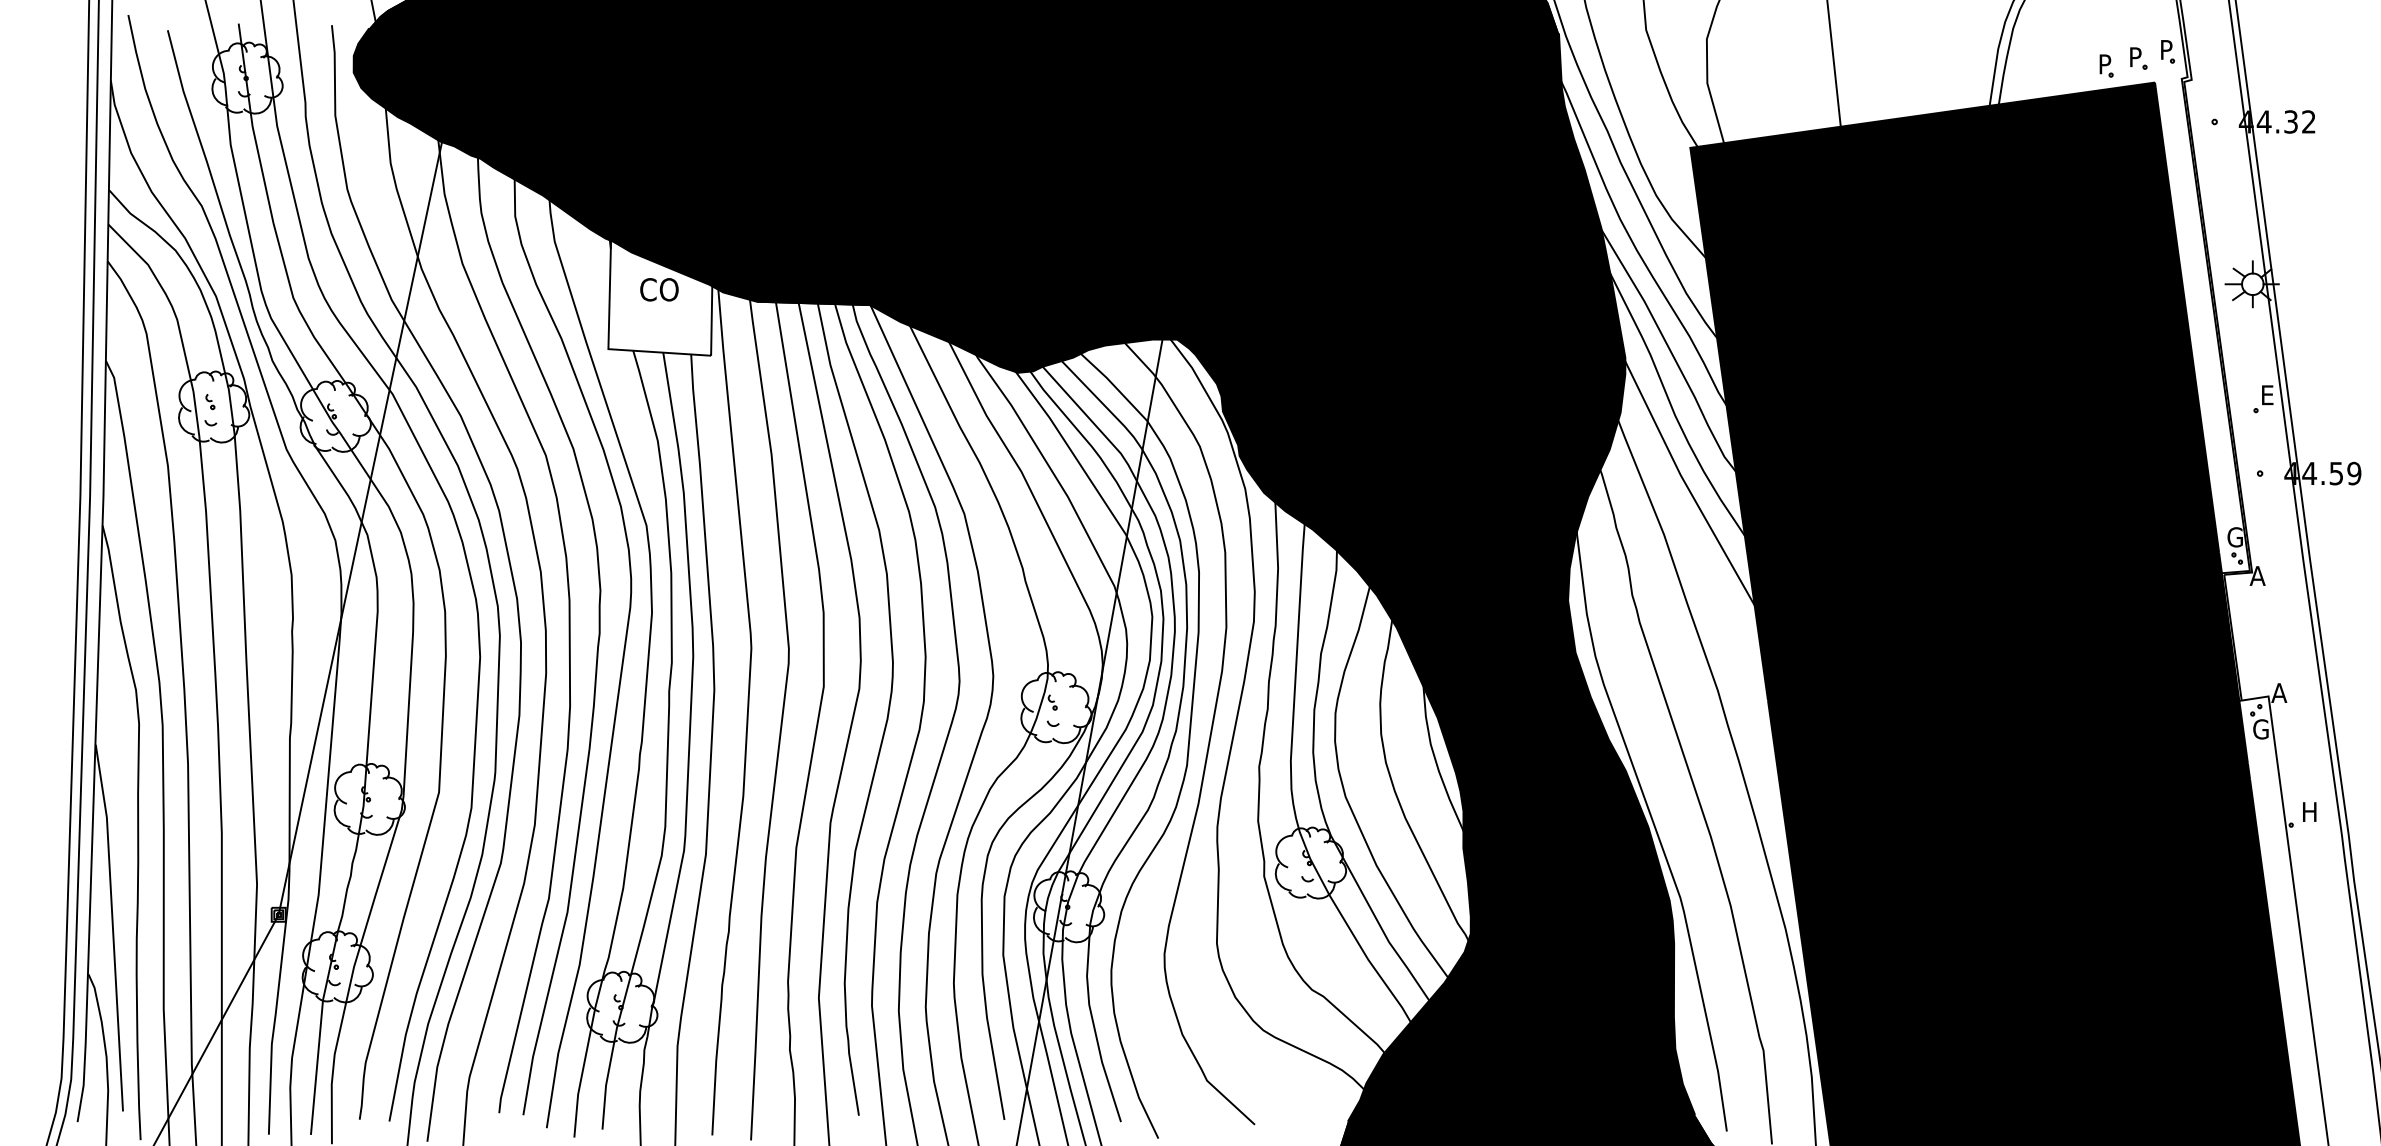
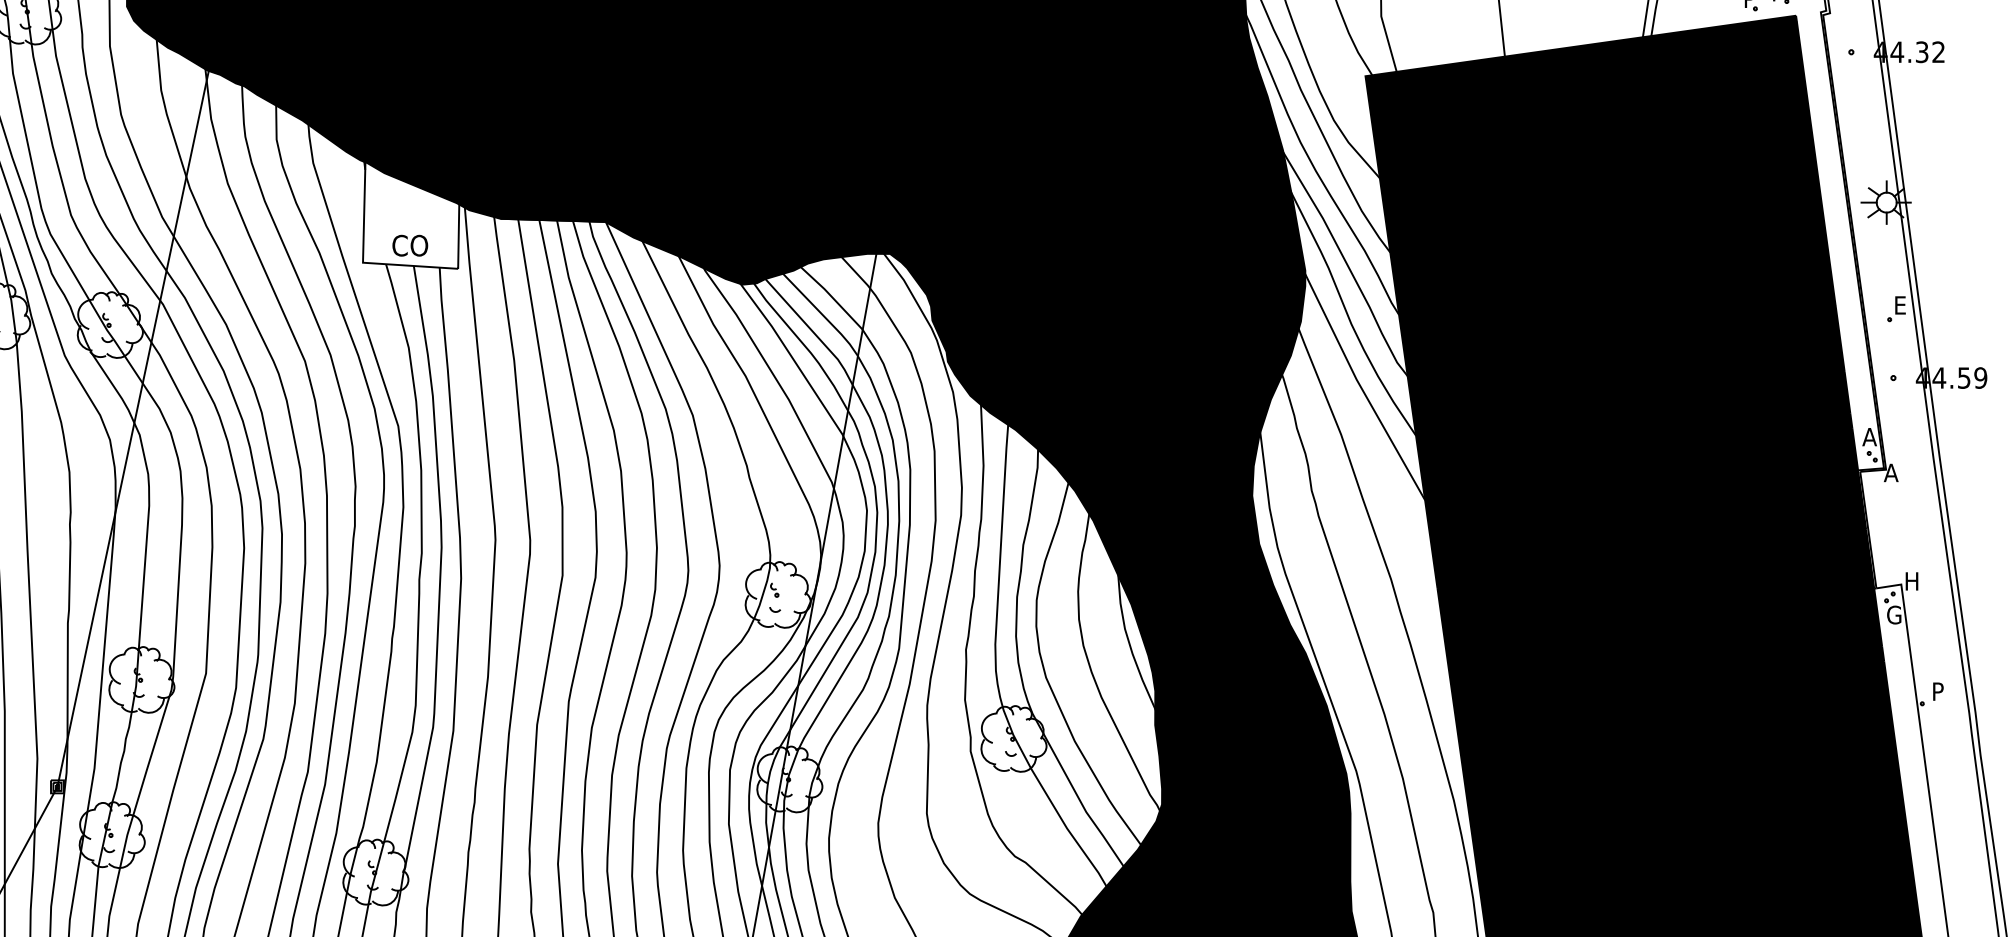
text: (659, 289) -> (410, 245), moved
text: (2234, 537) -> (1869, 437), G -> A
text: (2279, 692) -> (1911, 580), A -> H
text: (2310, 811) -> (1940, 691), H -> P

